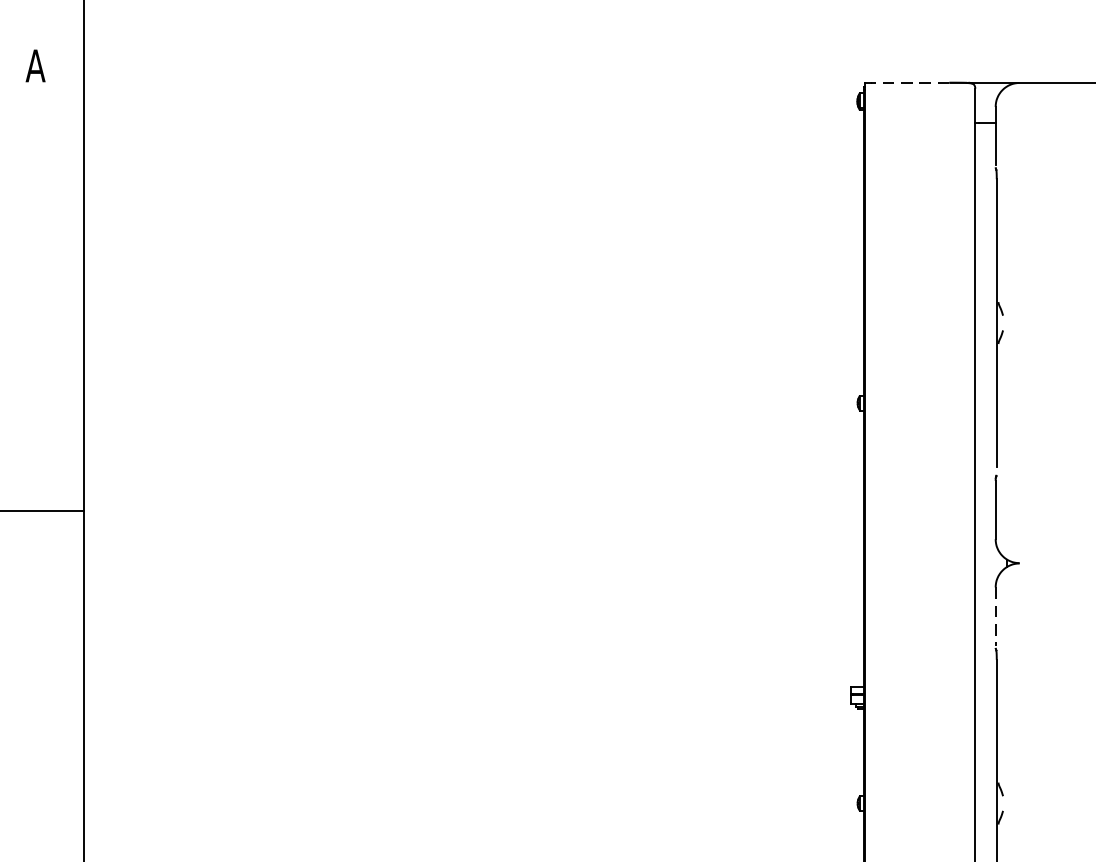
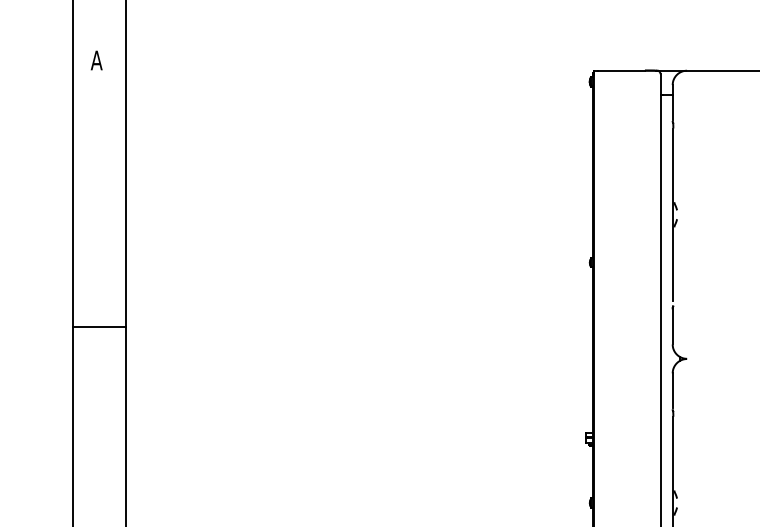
line: (910, 82) -> (621, 70), dashed -> solid
line: (995, 617) -> (672, 391), dashed -> solid

